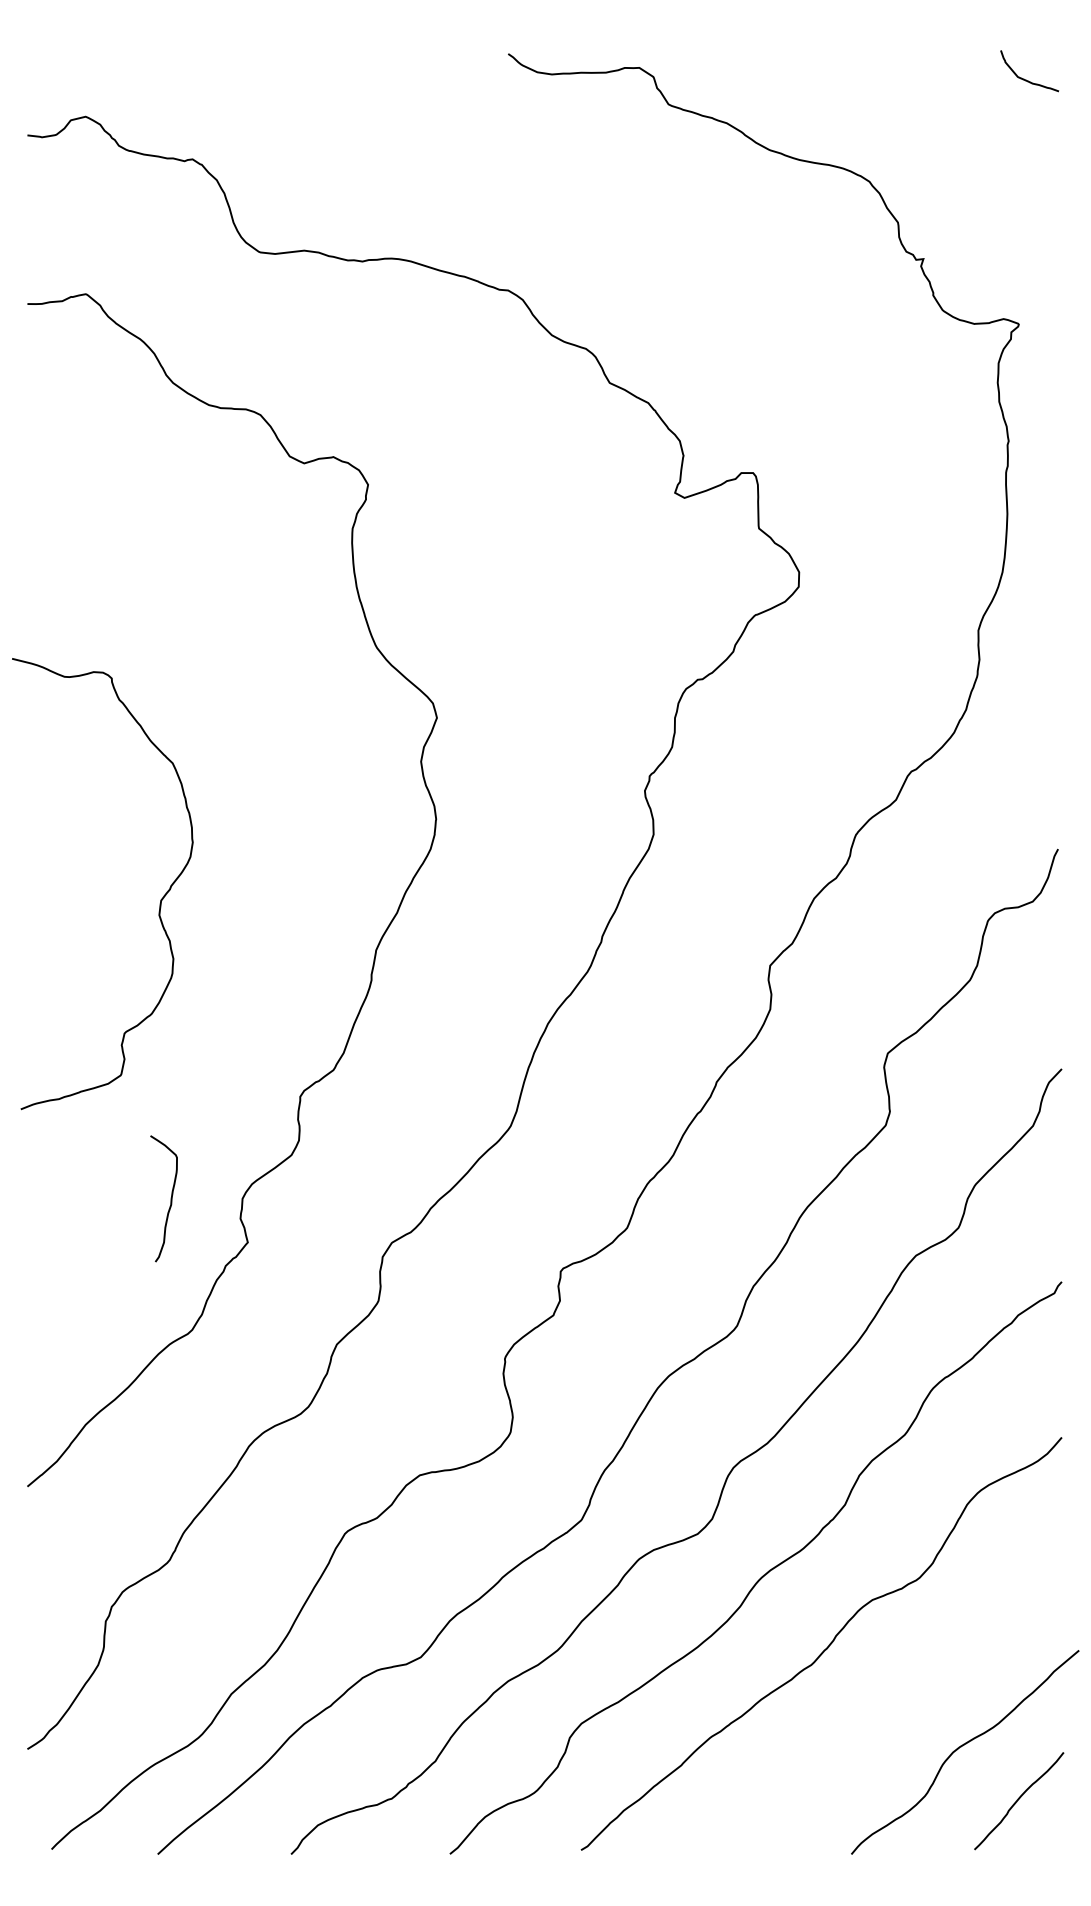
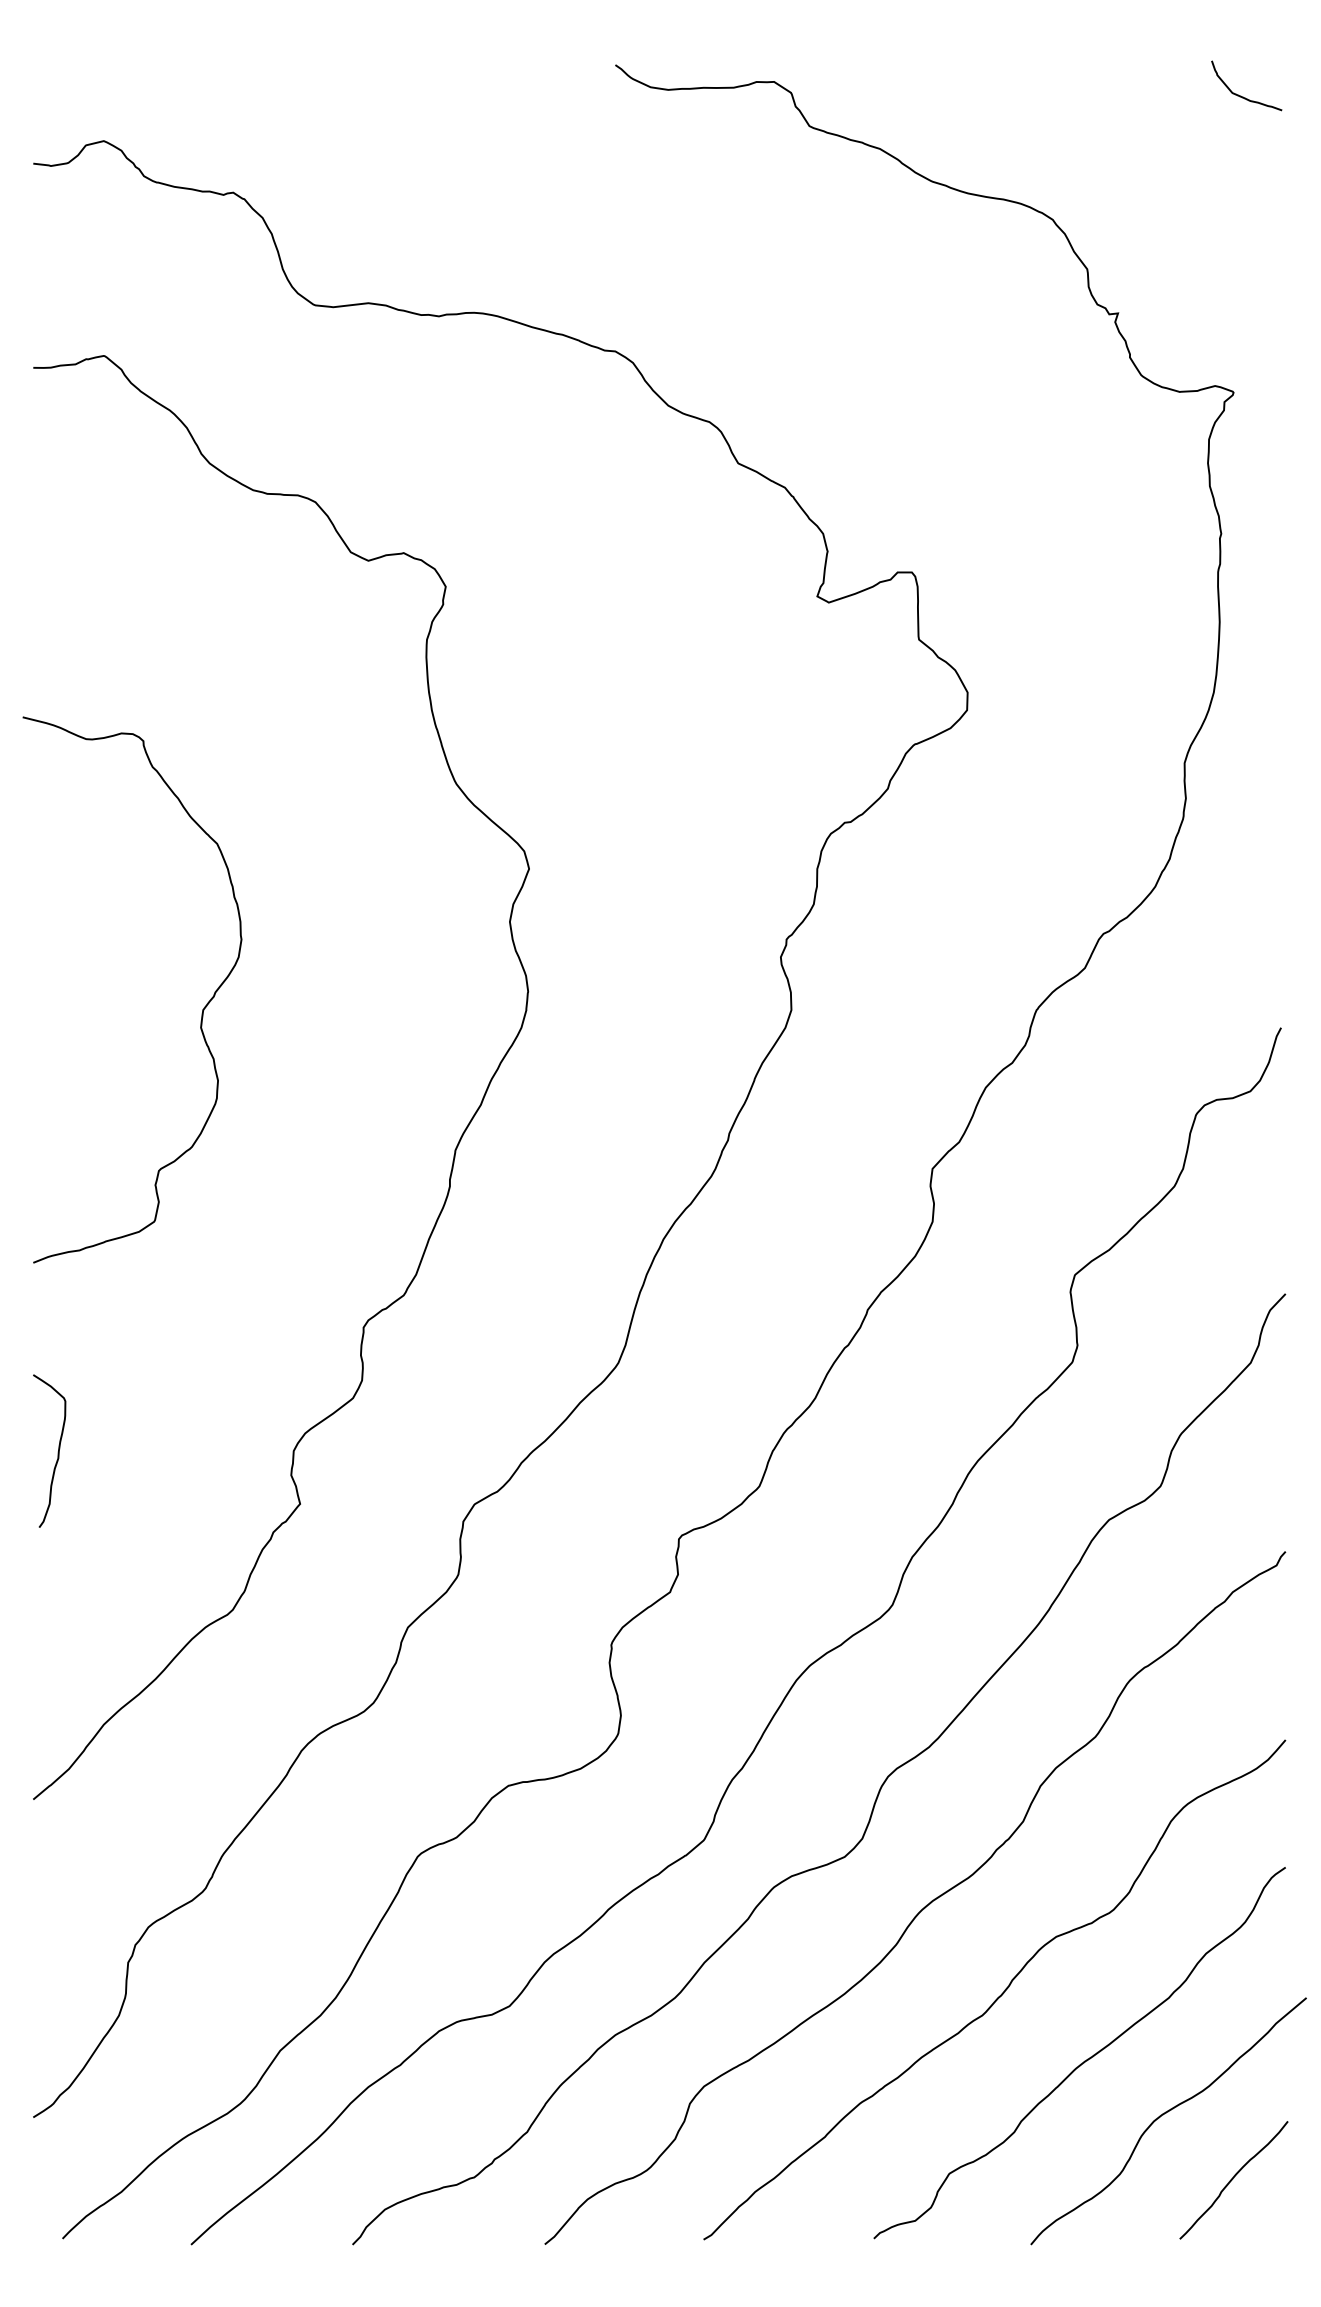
curve: (160, 900) -> (202, 1009), moved
curve: (170, 1199) -> (57, 1452), moved
curve: (895, 1702) -> (1084, 2060), added

